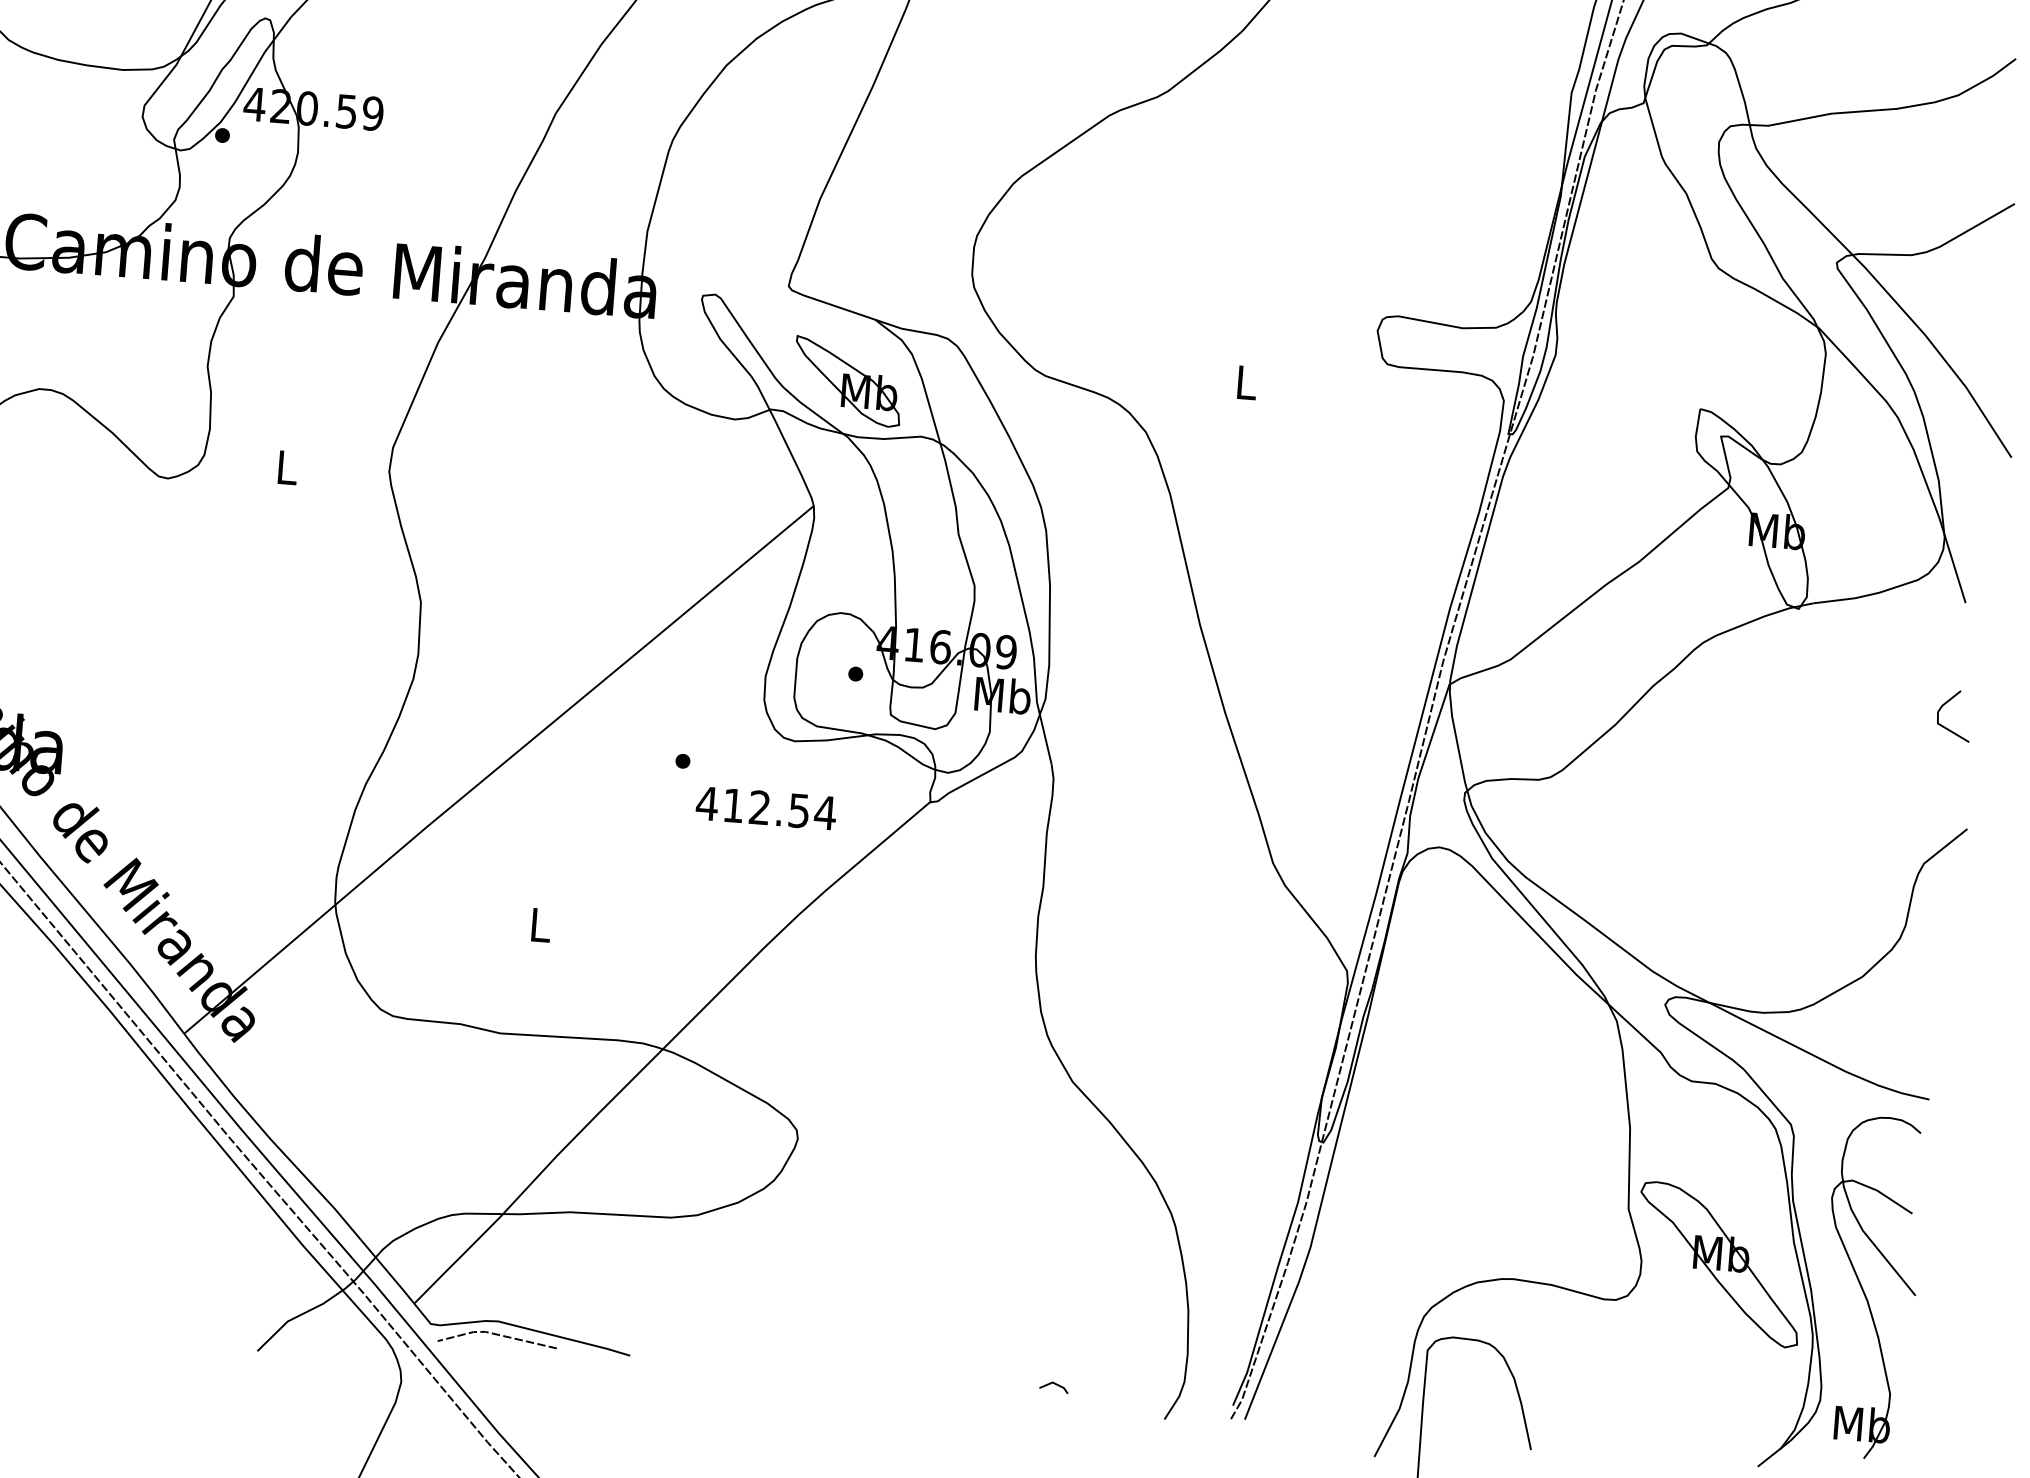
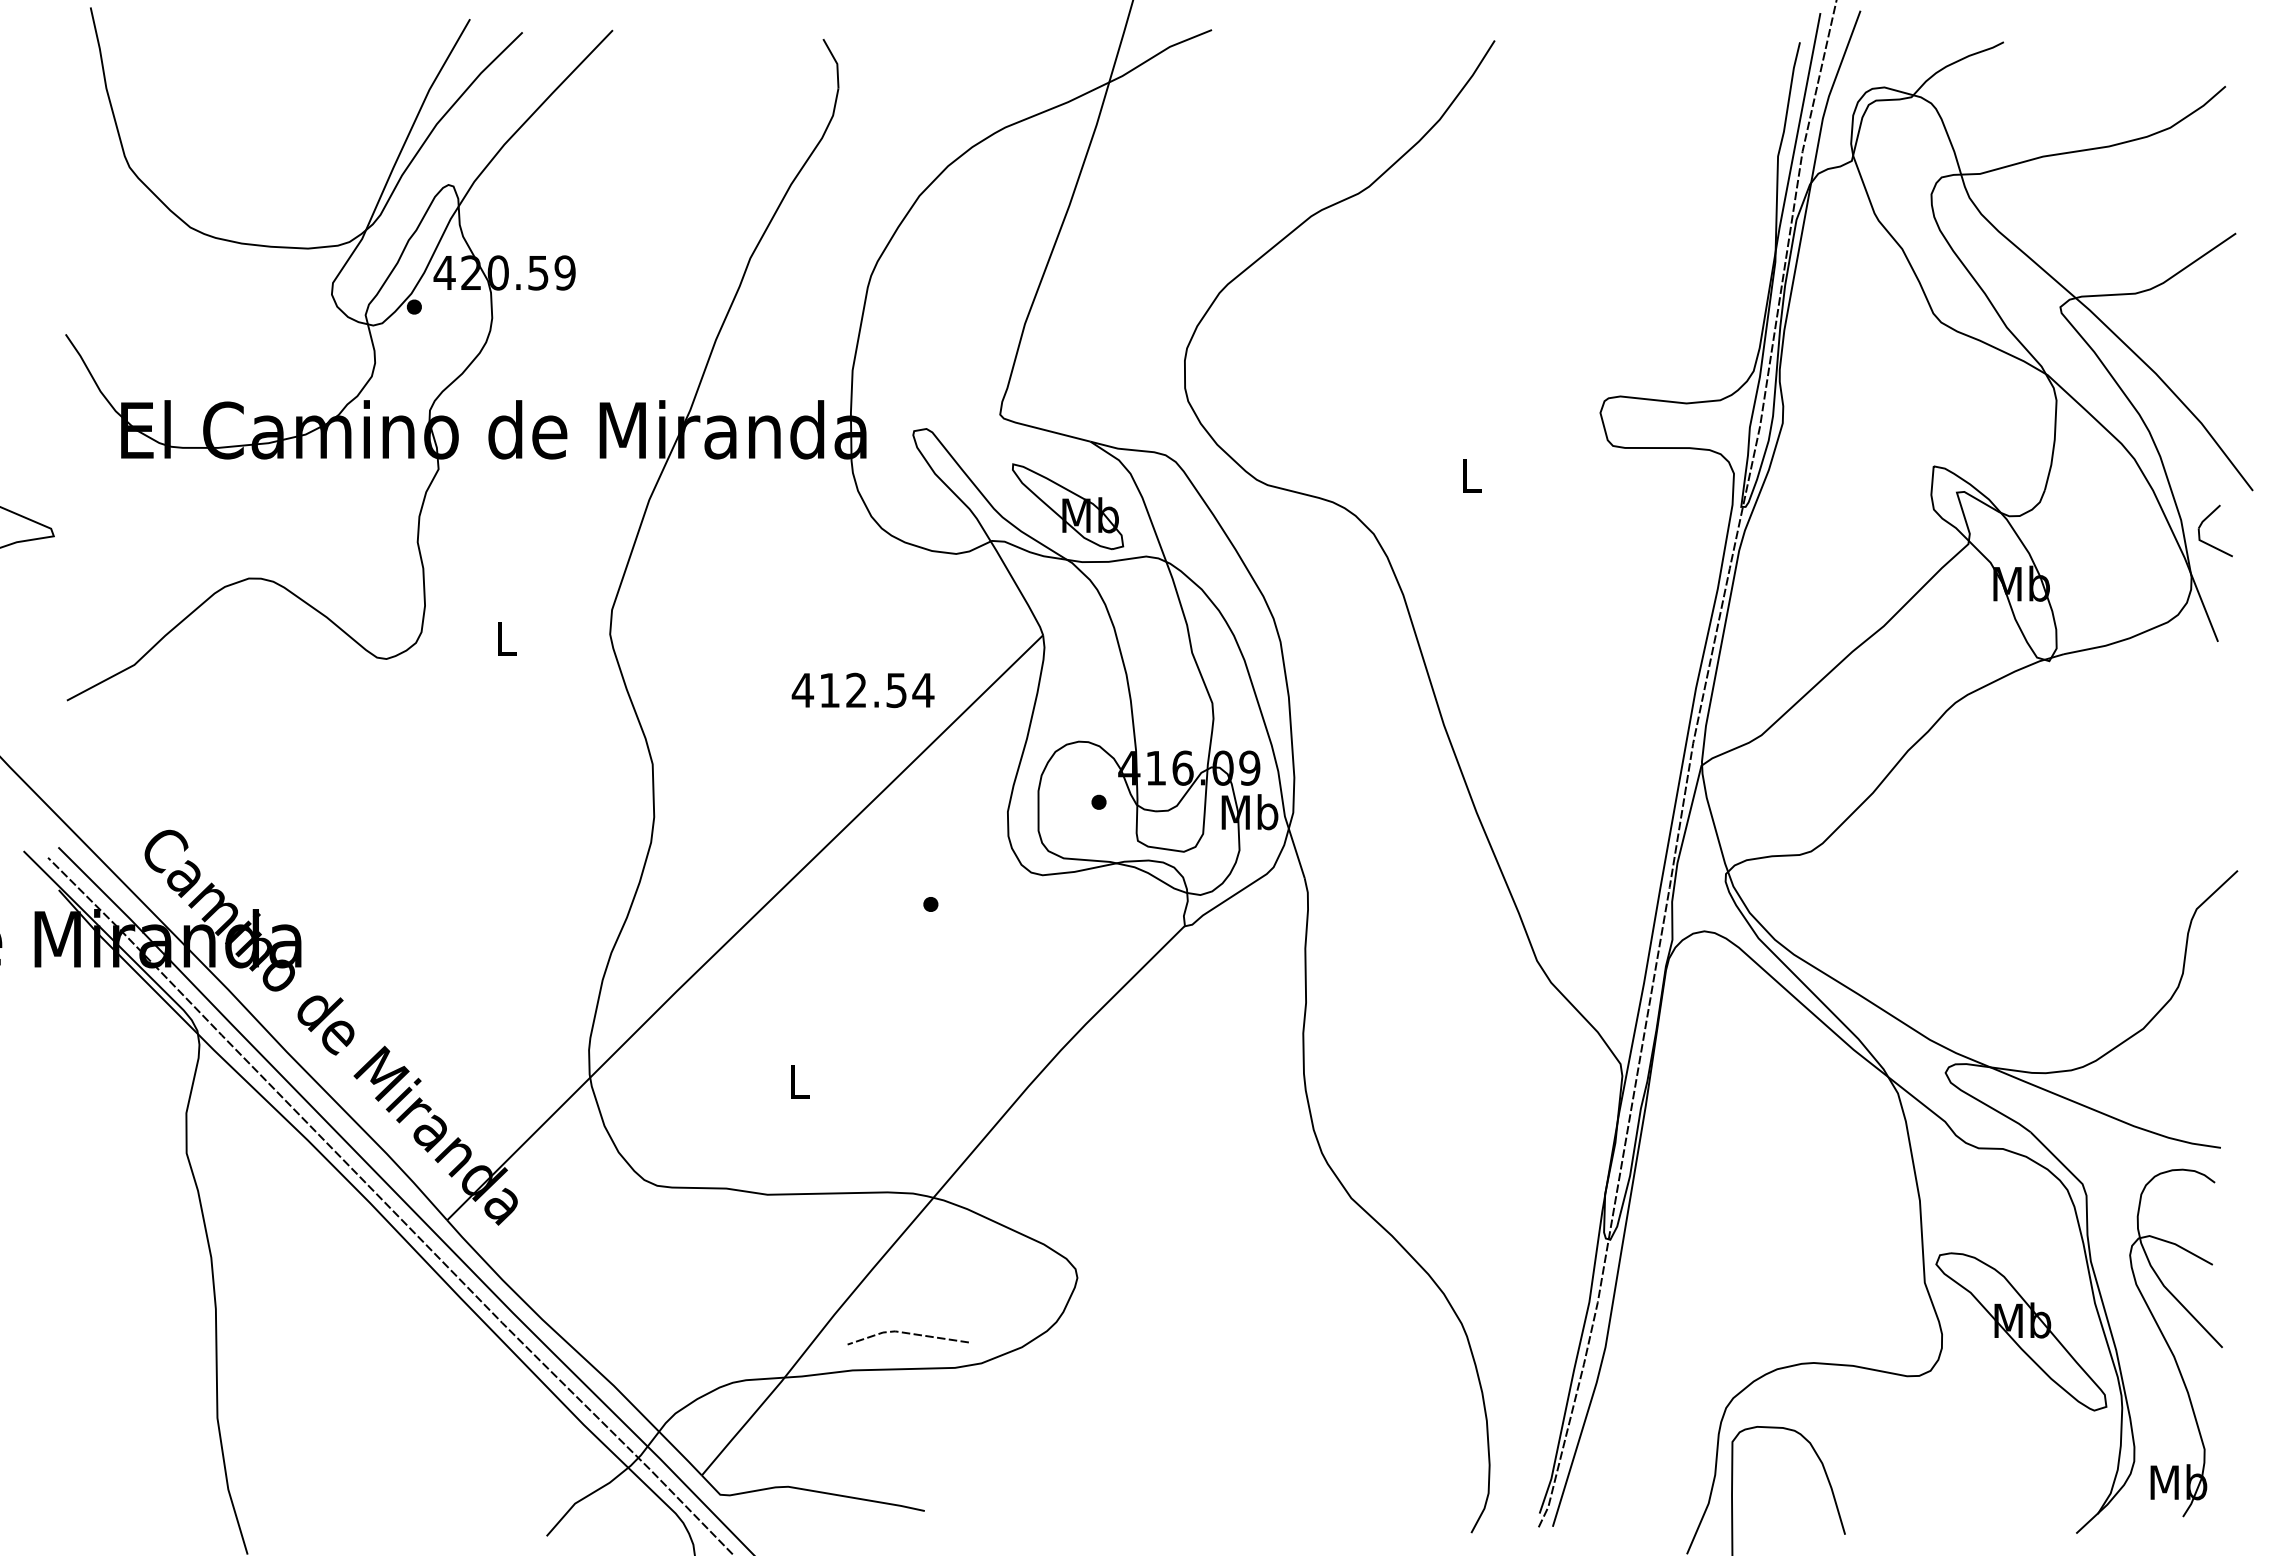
part: (1942, 708) -> (2202, 524), moved
text: (765, 808) -> (862, 690), moved
line: (497, 1335) -> (907, 1334), moved
line: (1054, 1384) -> (1357, 1506), removed

